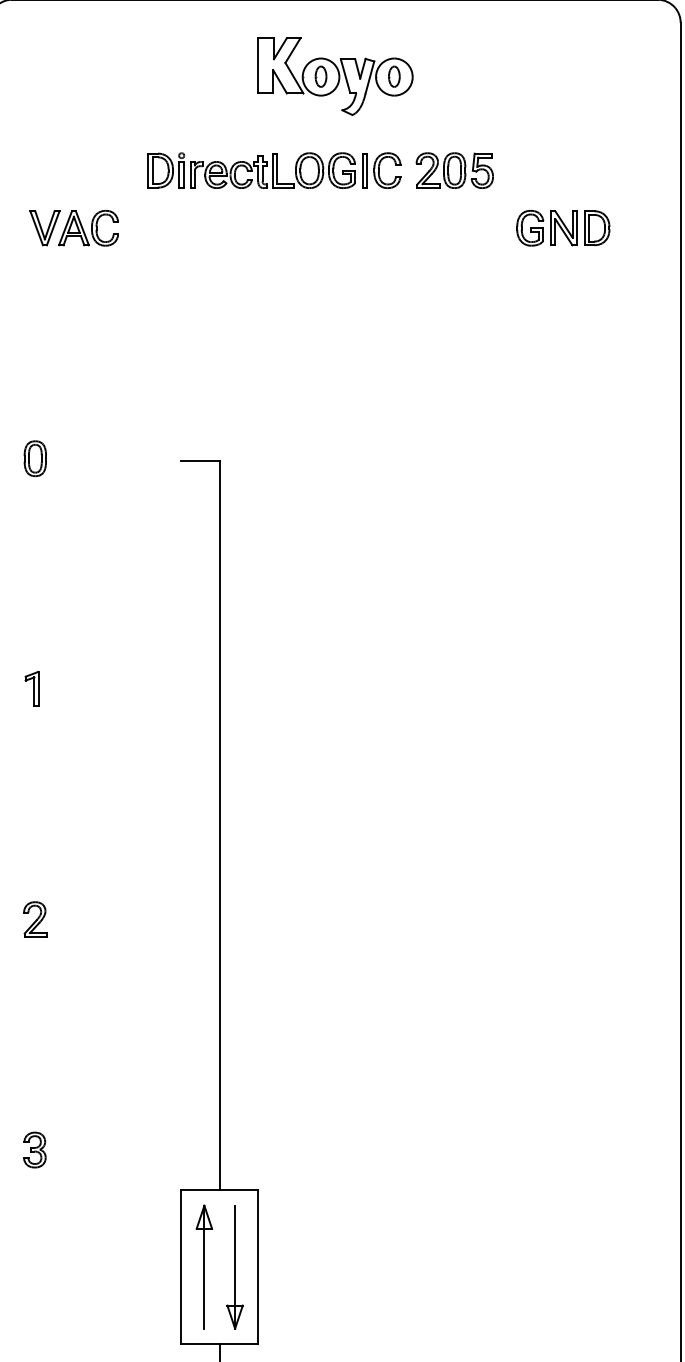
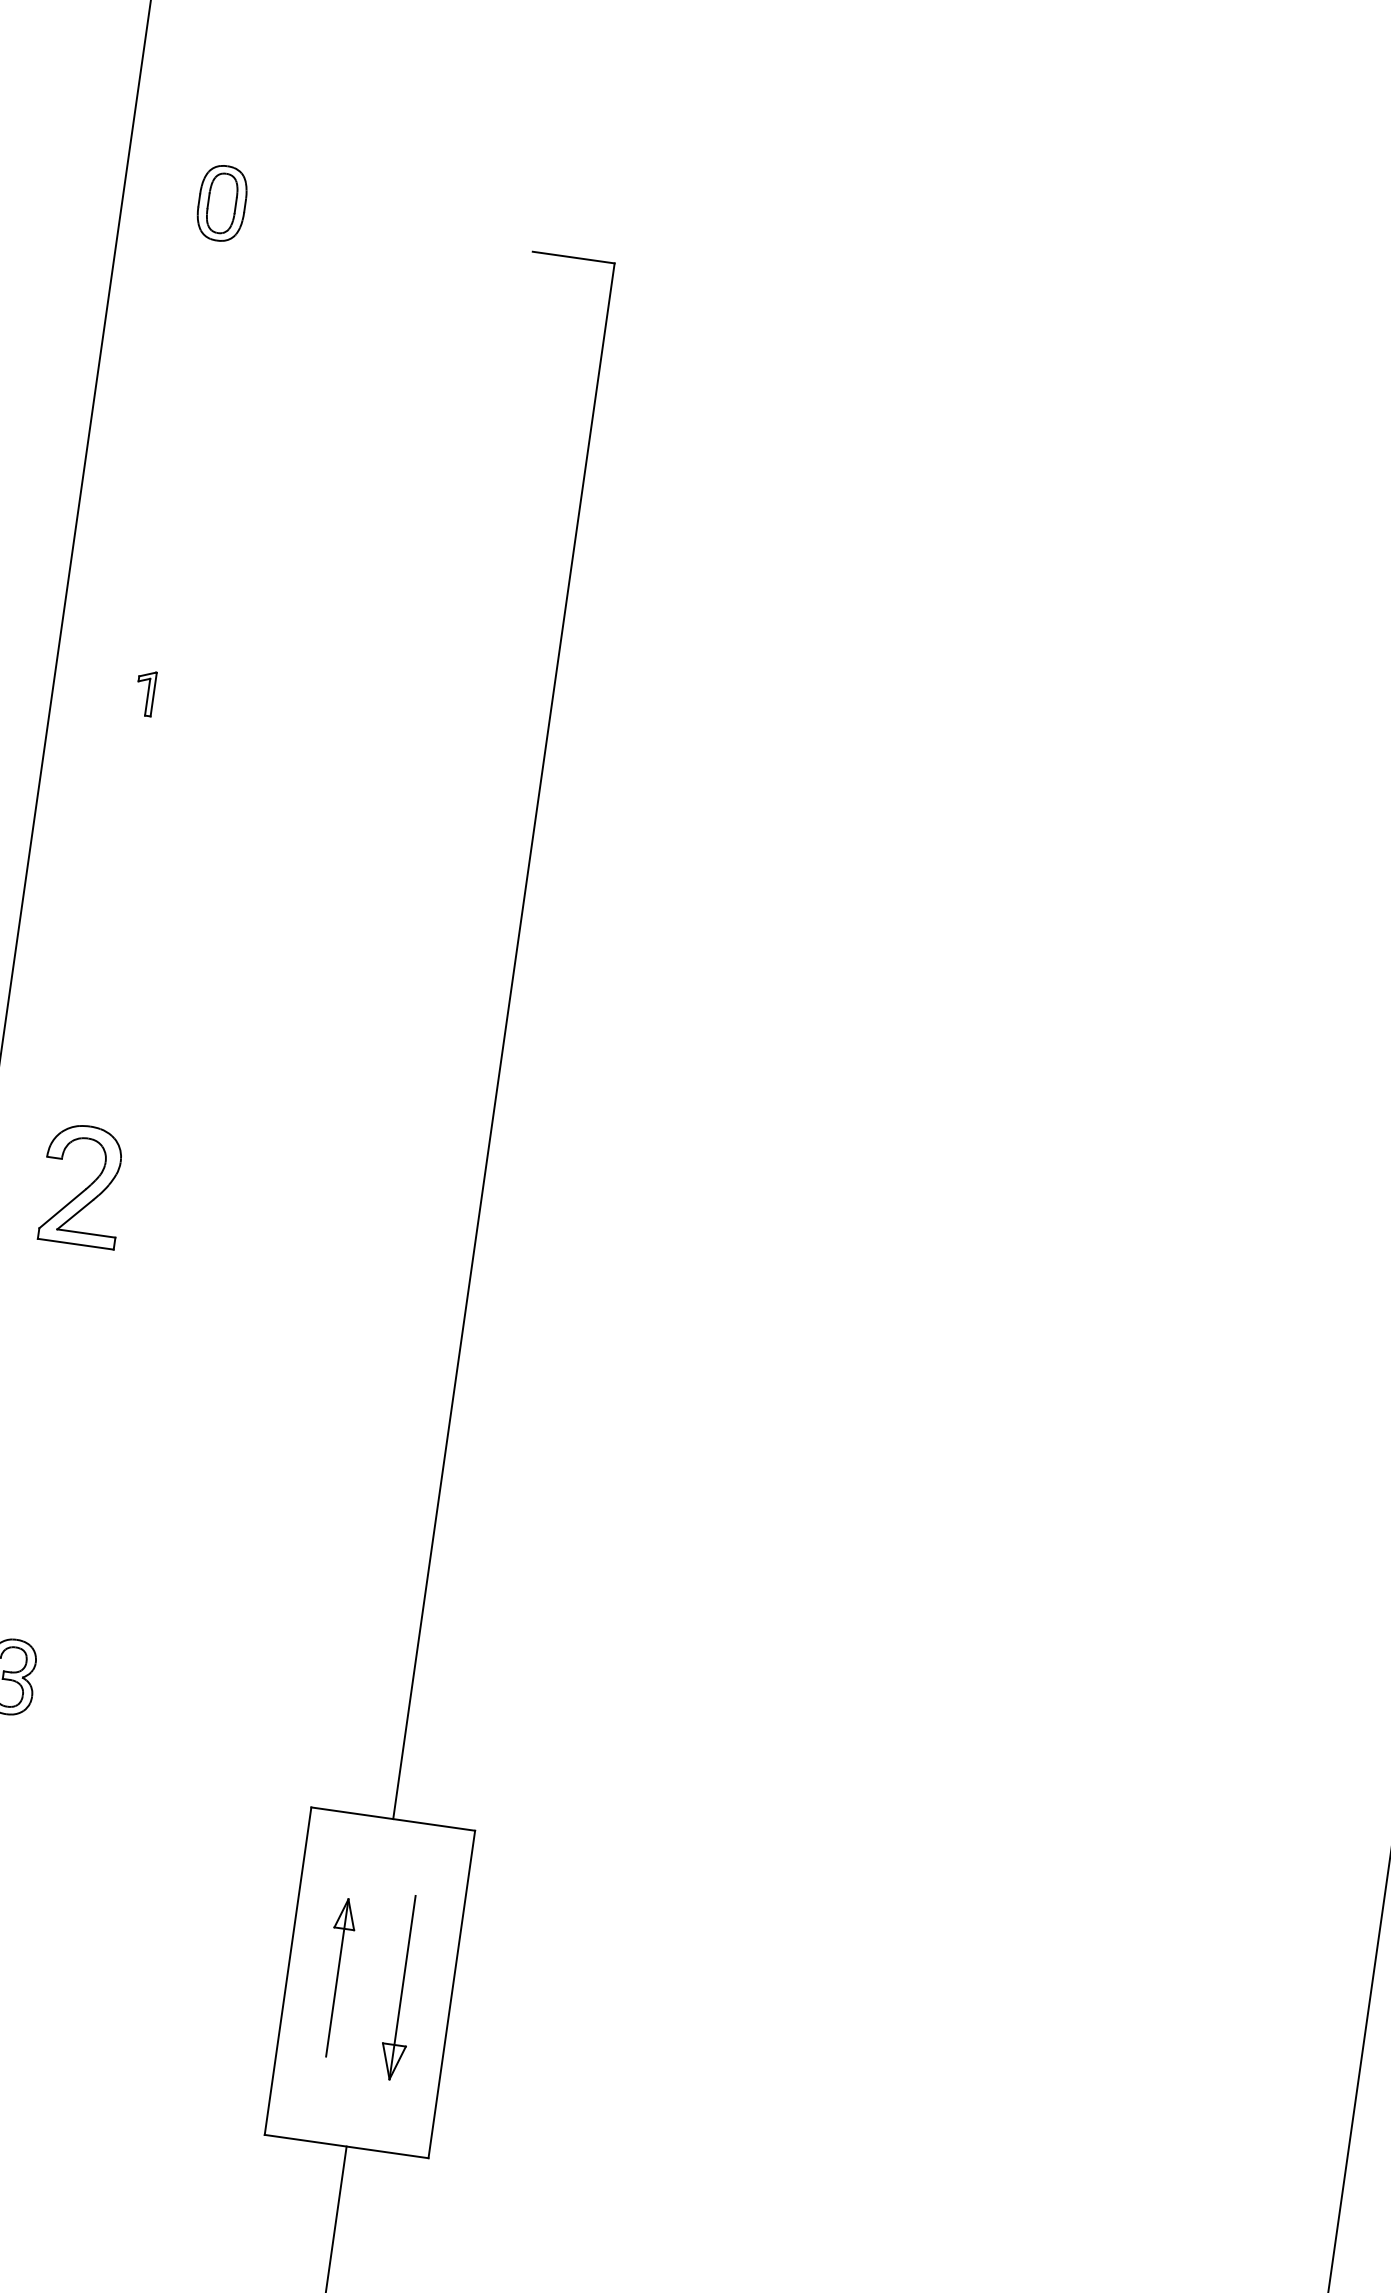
part: (31, 688) -> (144, 692), size x0.6
part: (35, 919) -> (82, 1185), size x1.6
part: (204, 1266) -> (337, 1976), size x0.6
part: (234, 1267) -> (401, 1987), size x0.7

